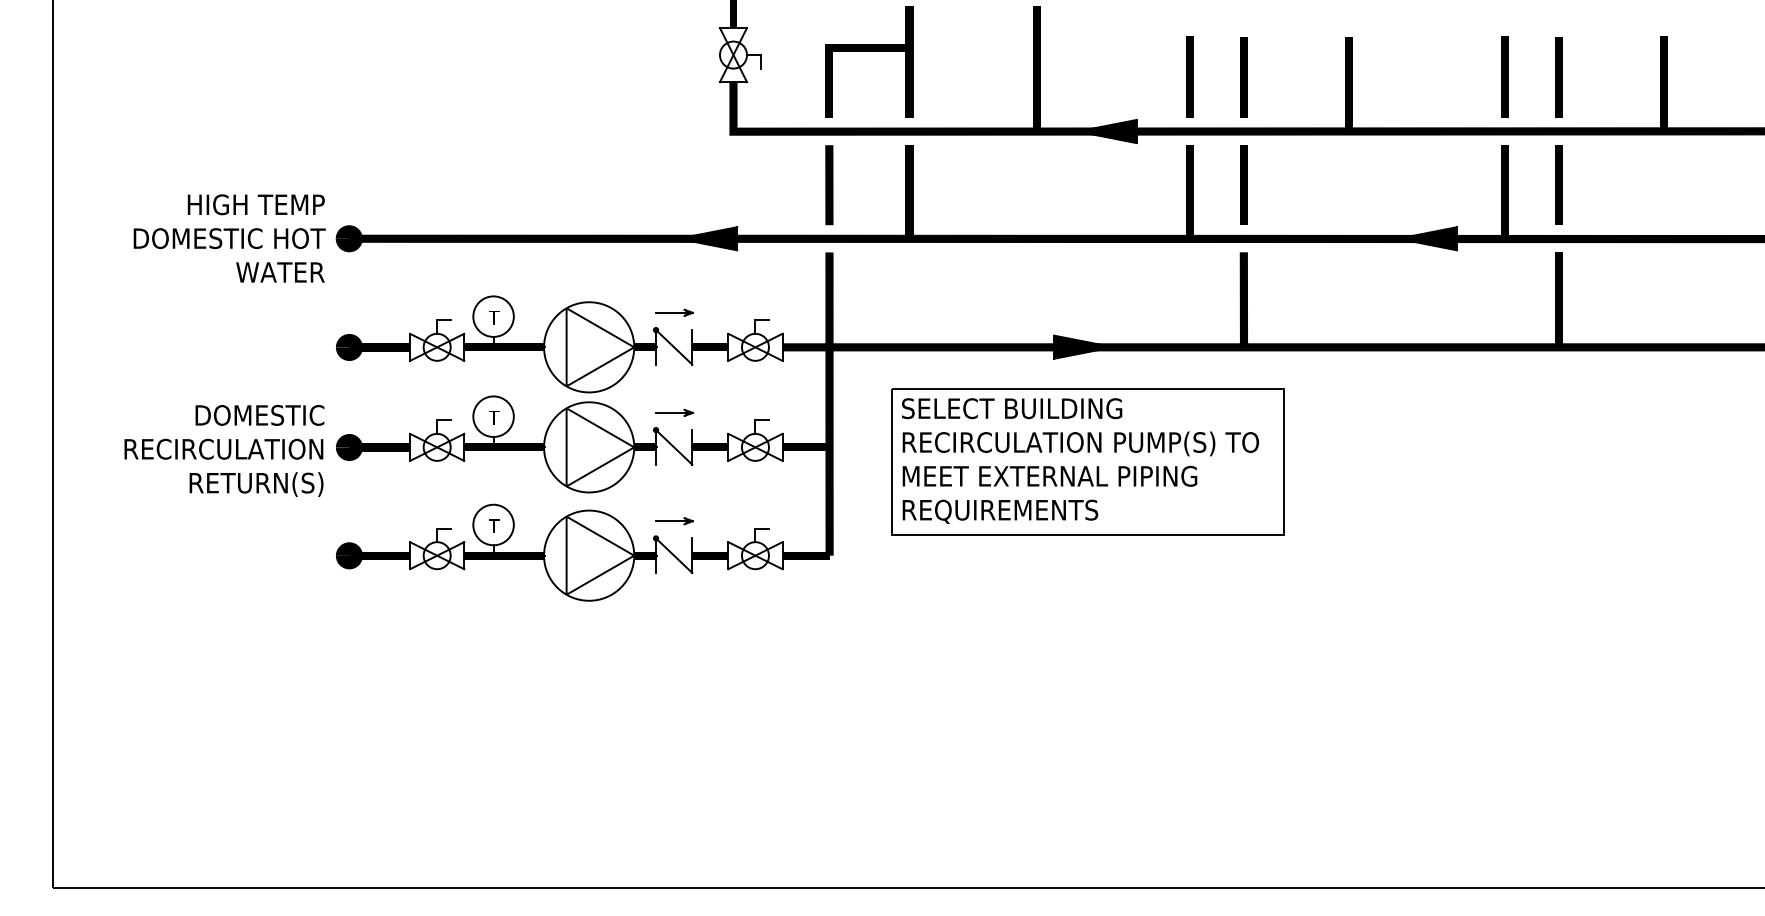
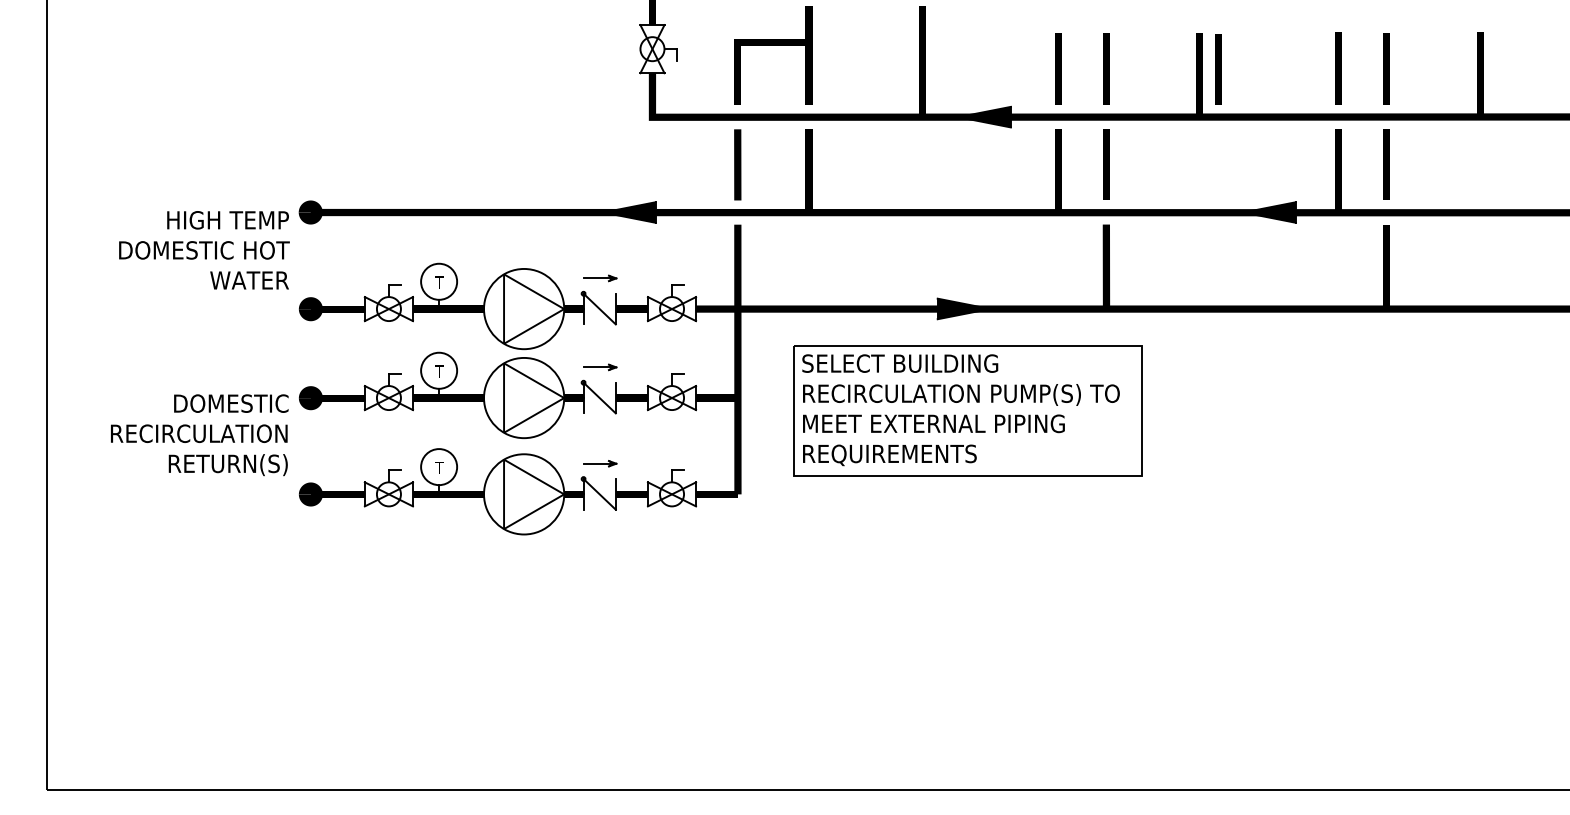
line: (1369, 77) -> (1218, 69), added
text: (229, 238) -> (204, 250), moved
text: (224, 451) -> (199, 435), moved

